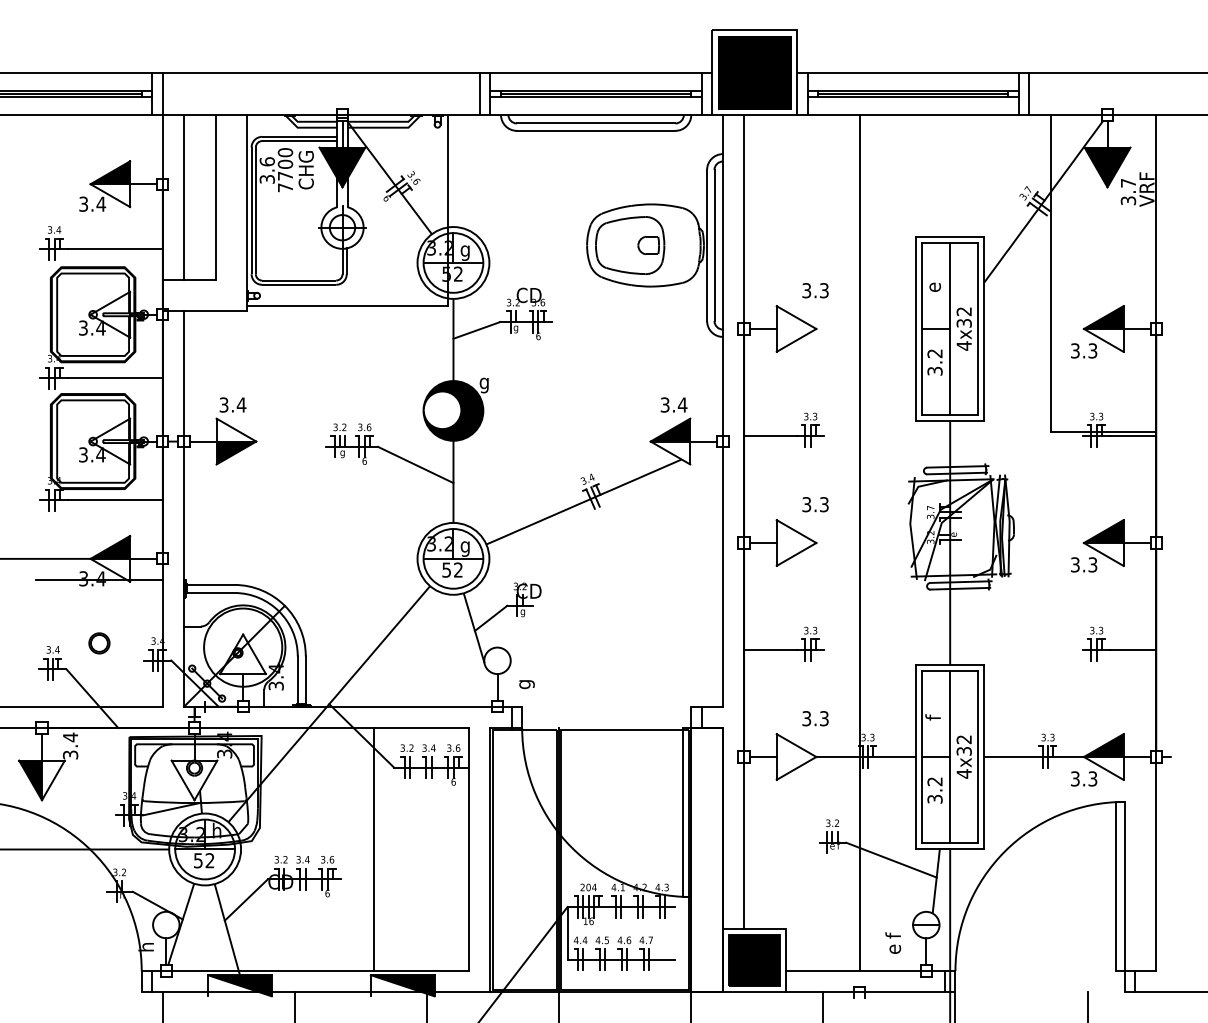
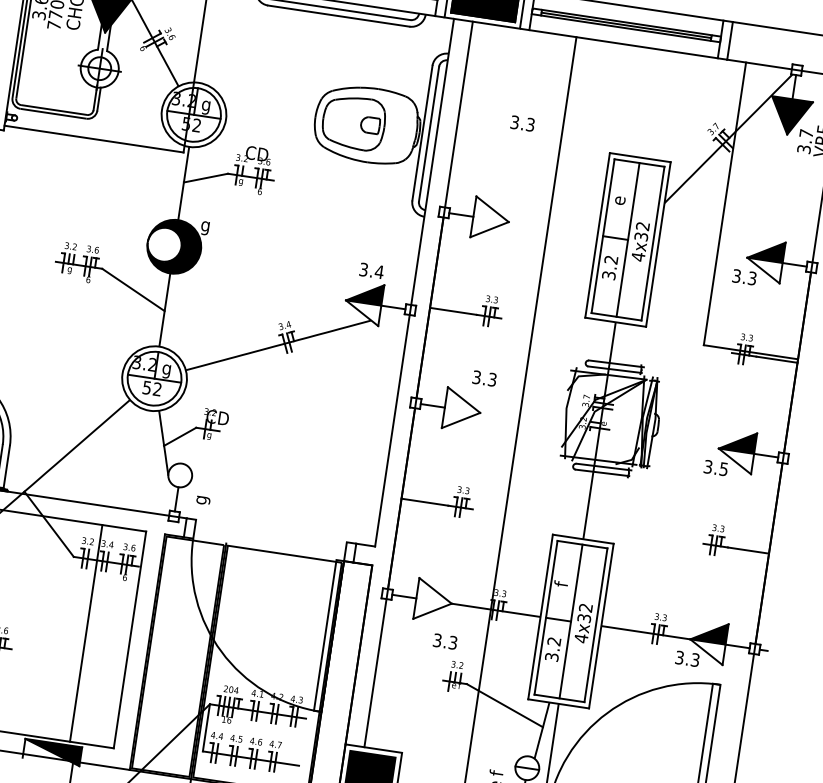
text: (815, 290) -> (522, 123), moved
text: (1093, 564) -> (724, 469), 3.3 -> 3.5
text: (815, 718) -> (445, 641), moved
line: (374, 849) -> (86, 633), moved

